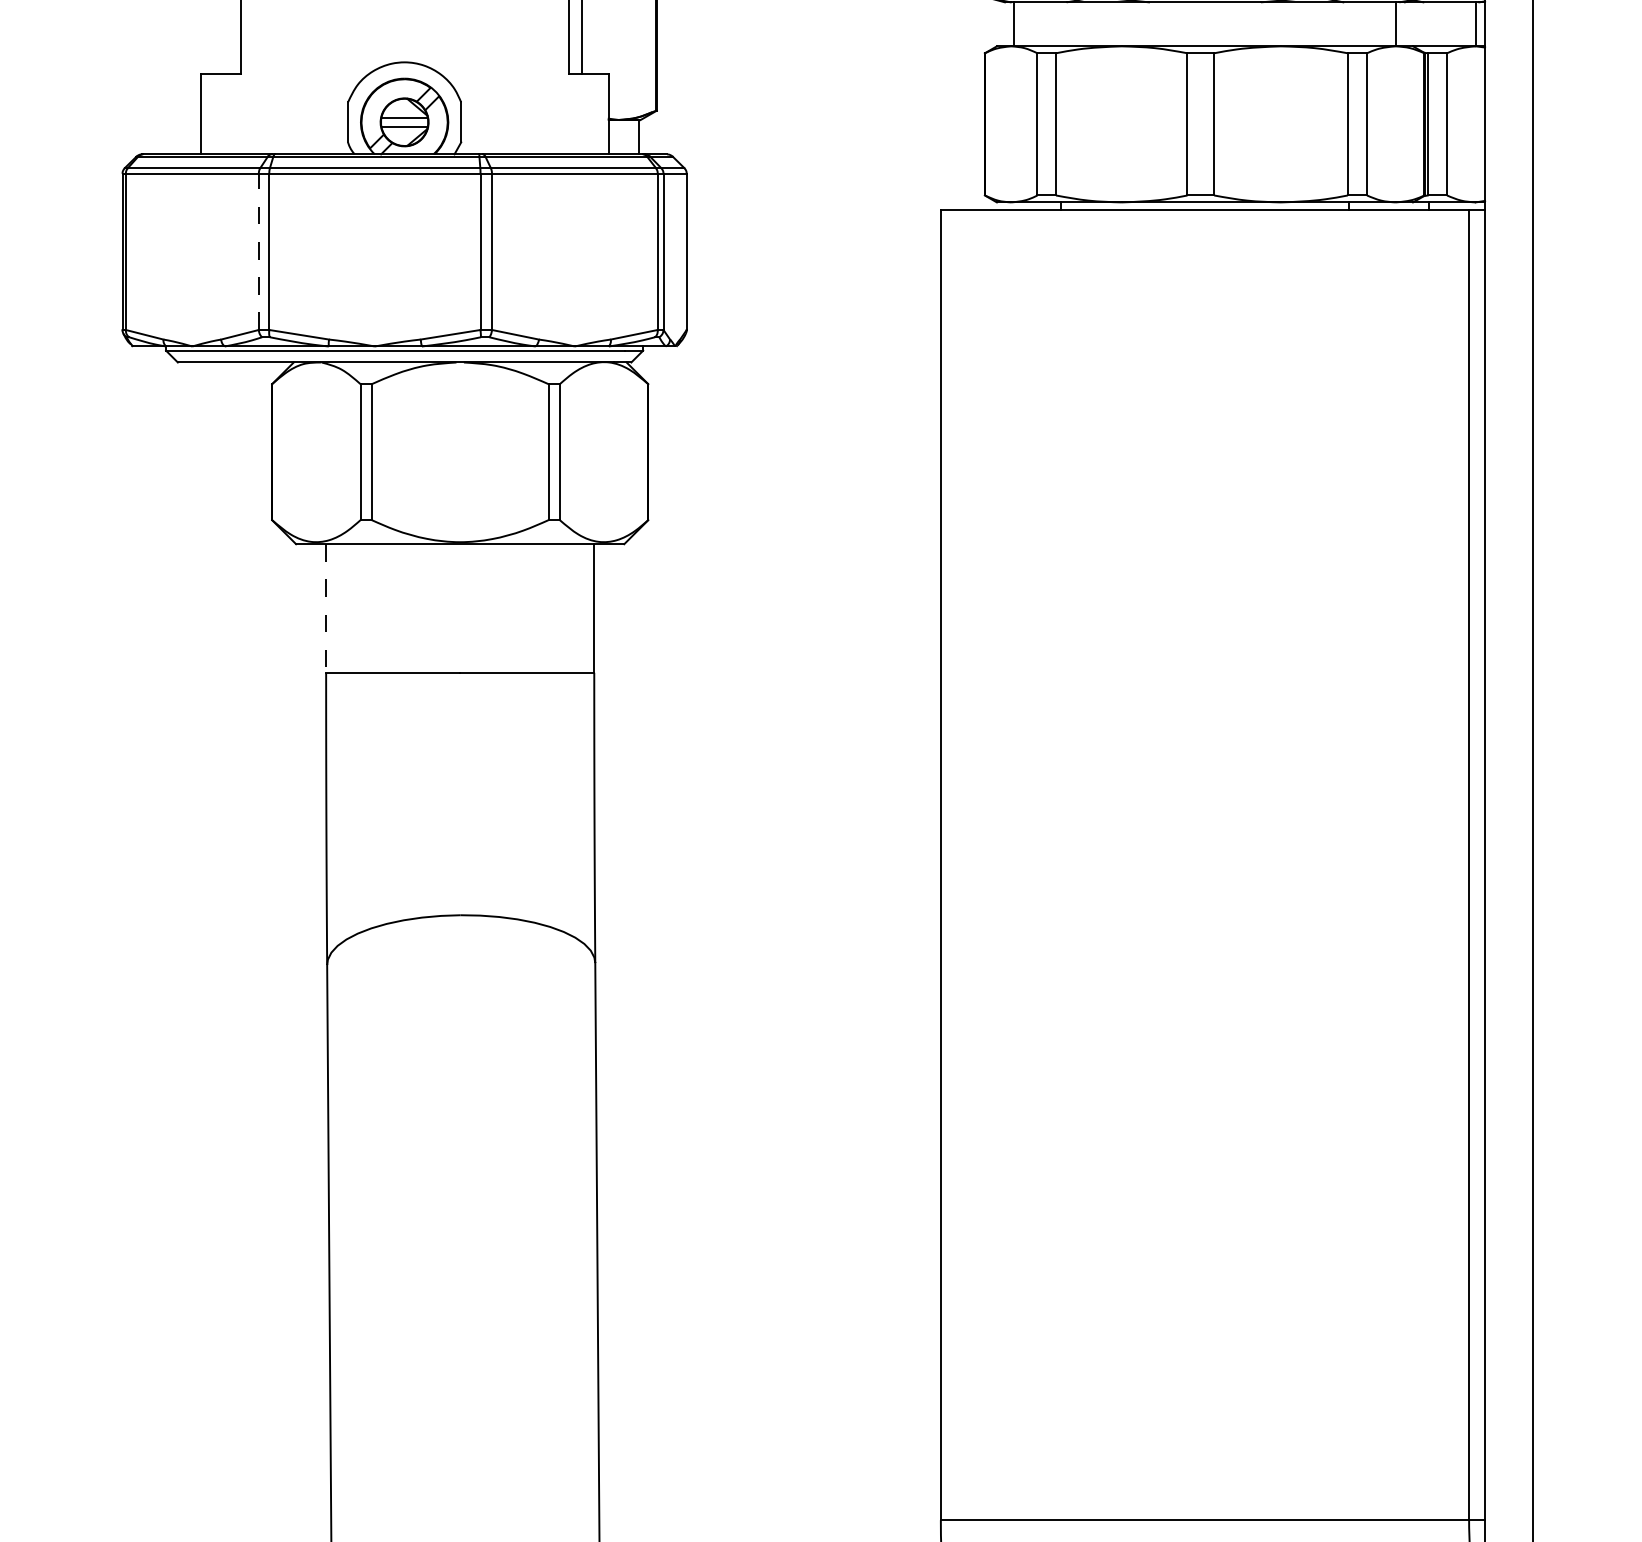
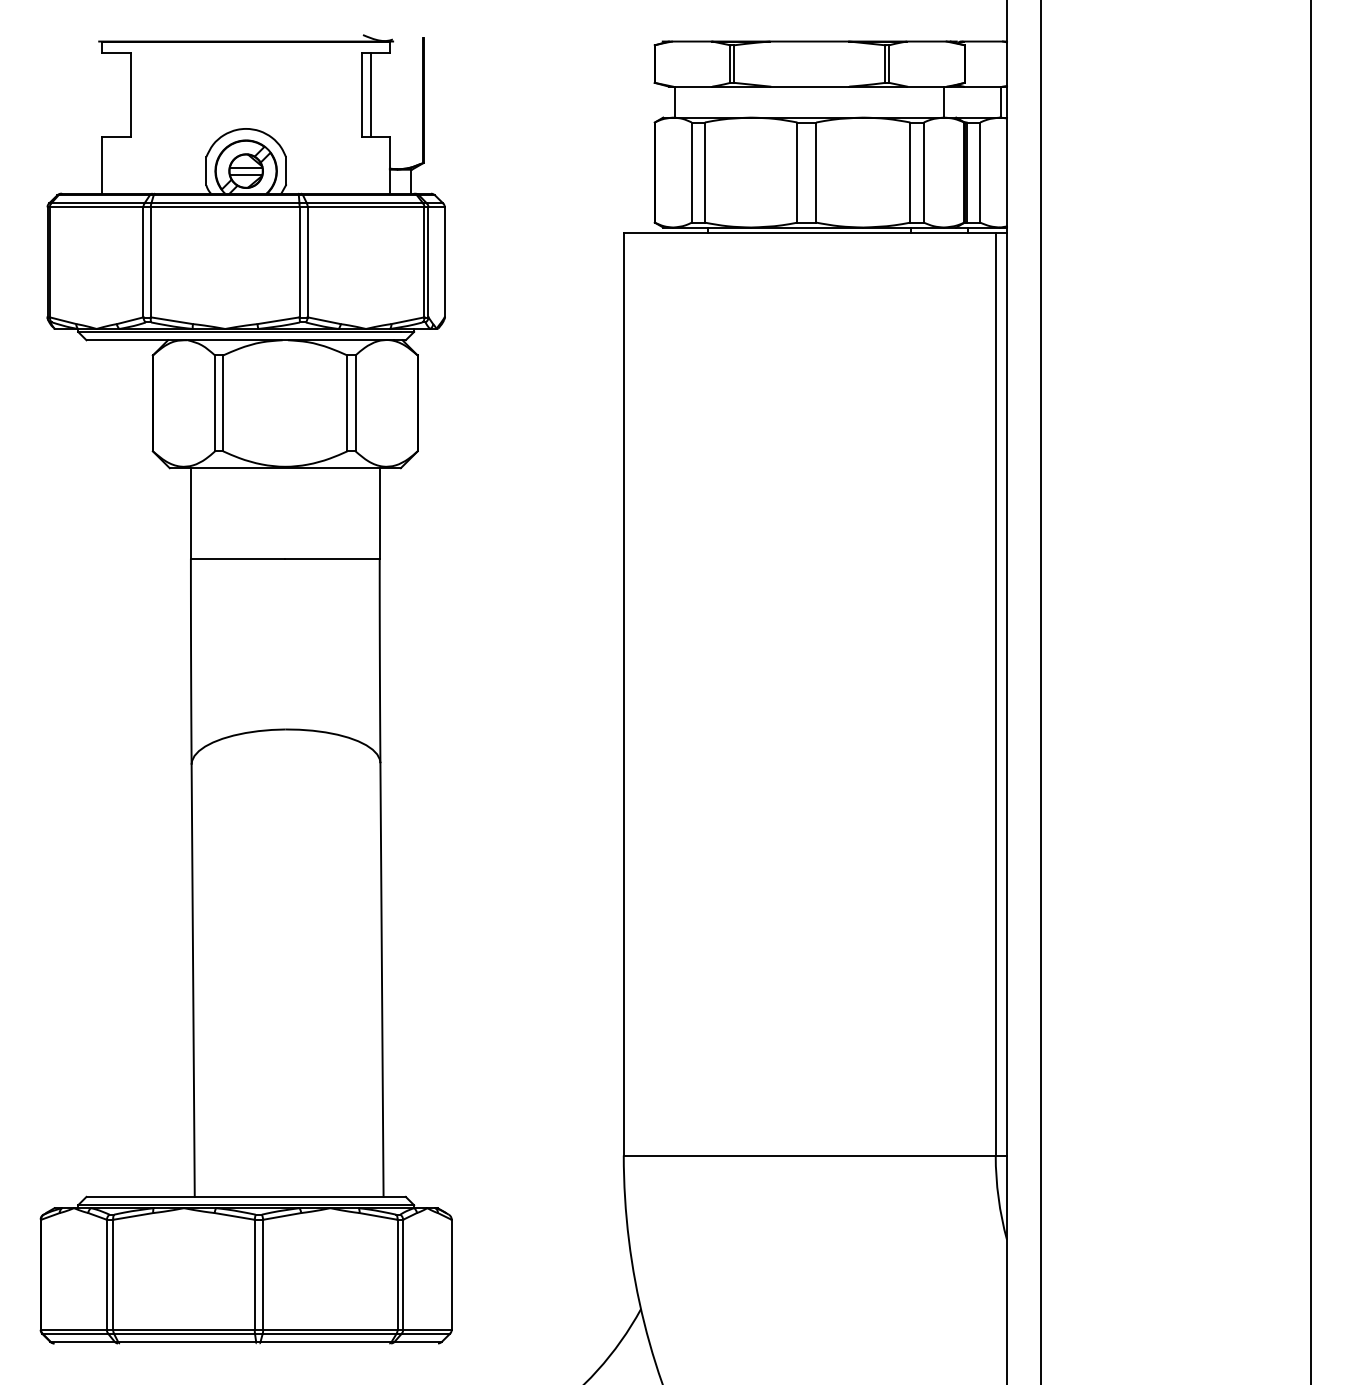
line: (258, 250) -> (143, 261), dashed -> solid
line: (325, 608) -> (190, 513), dashed -> solid

